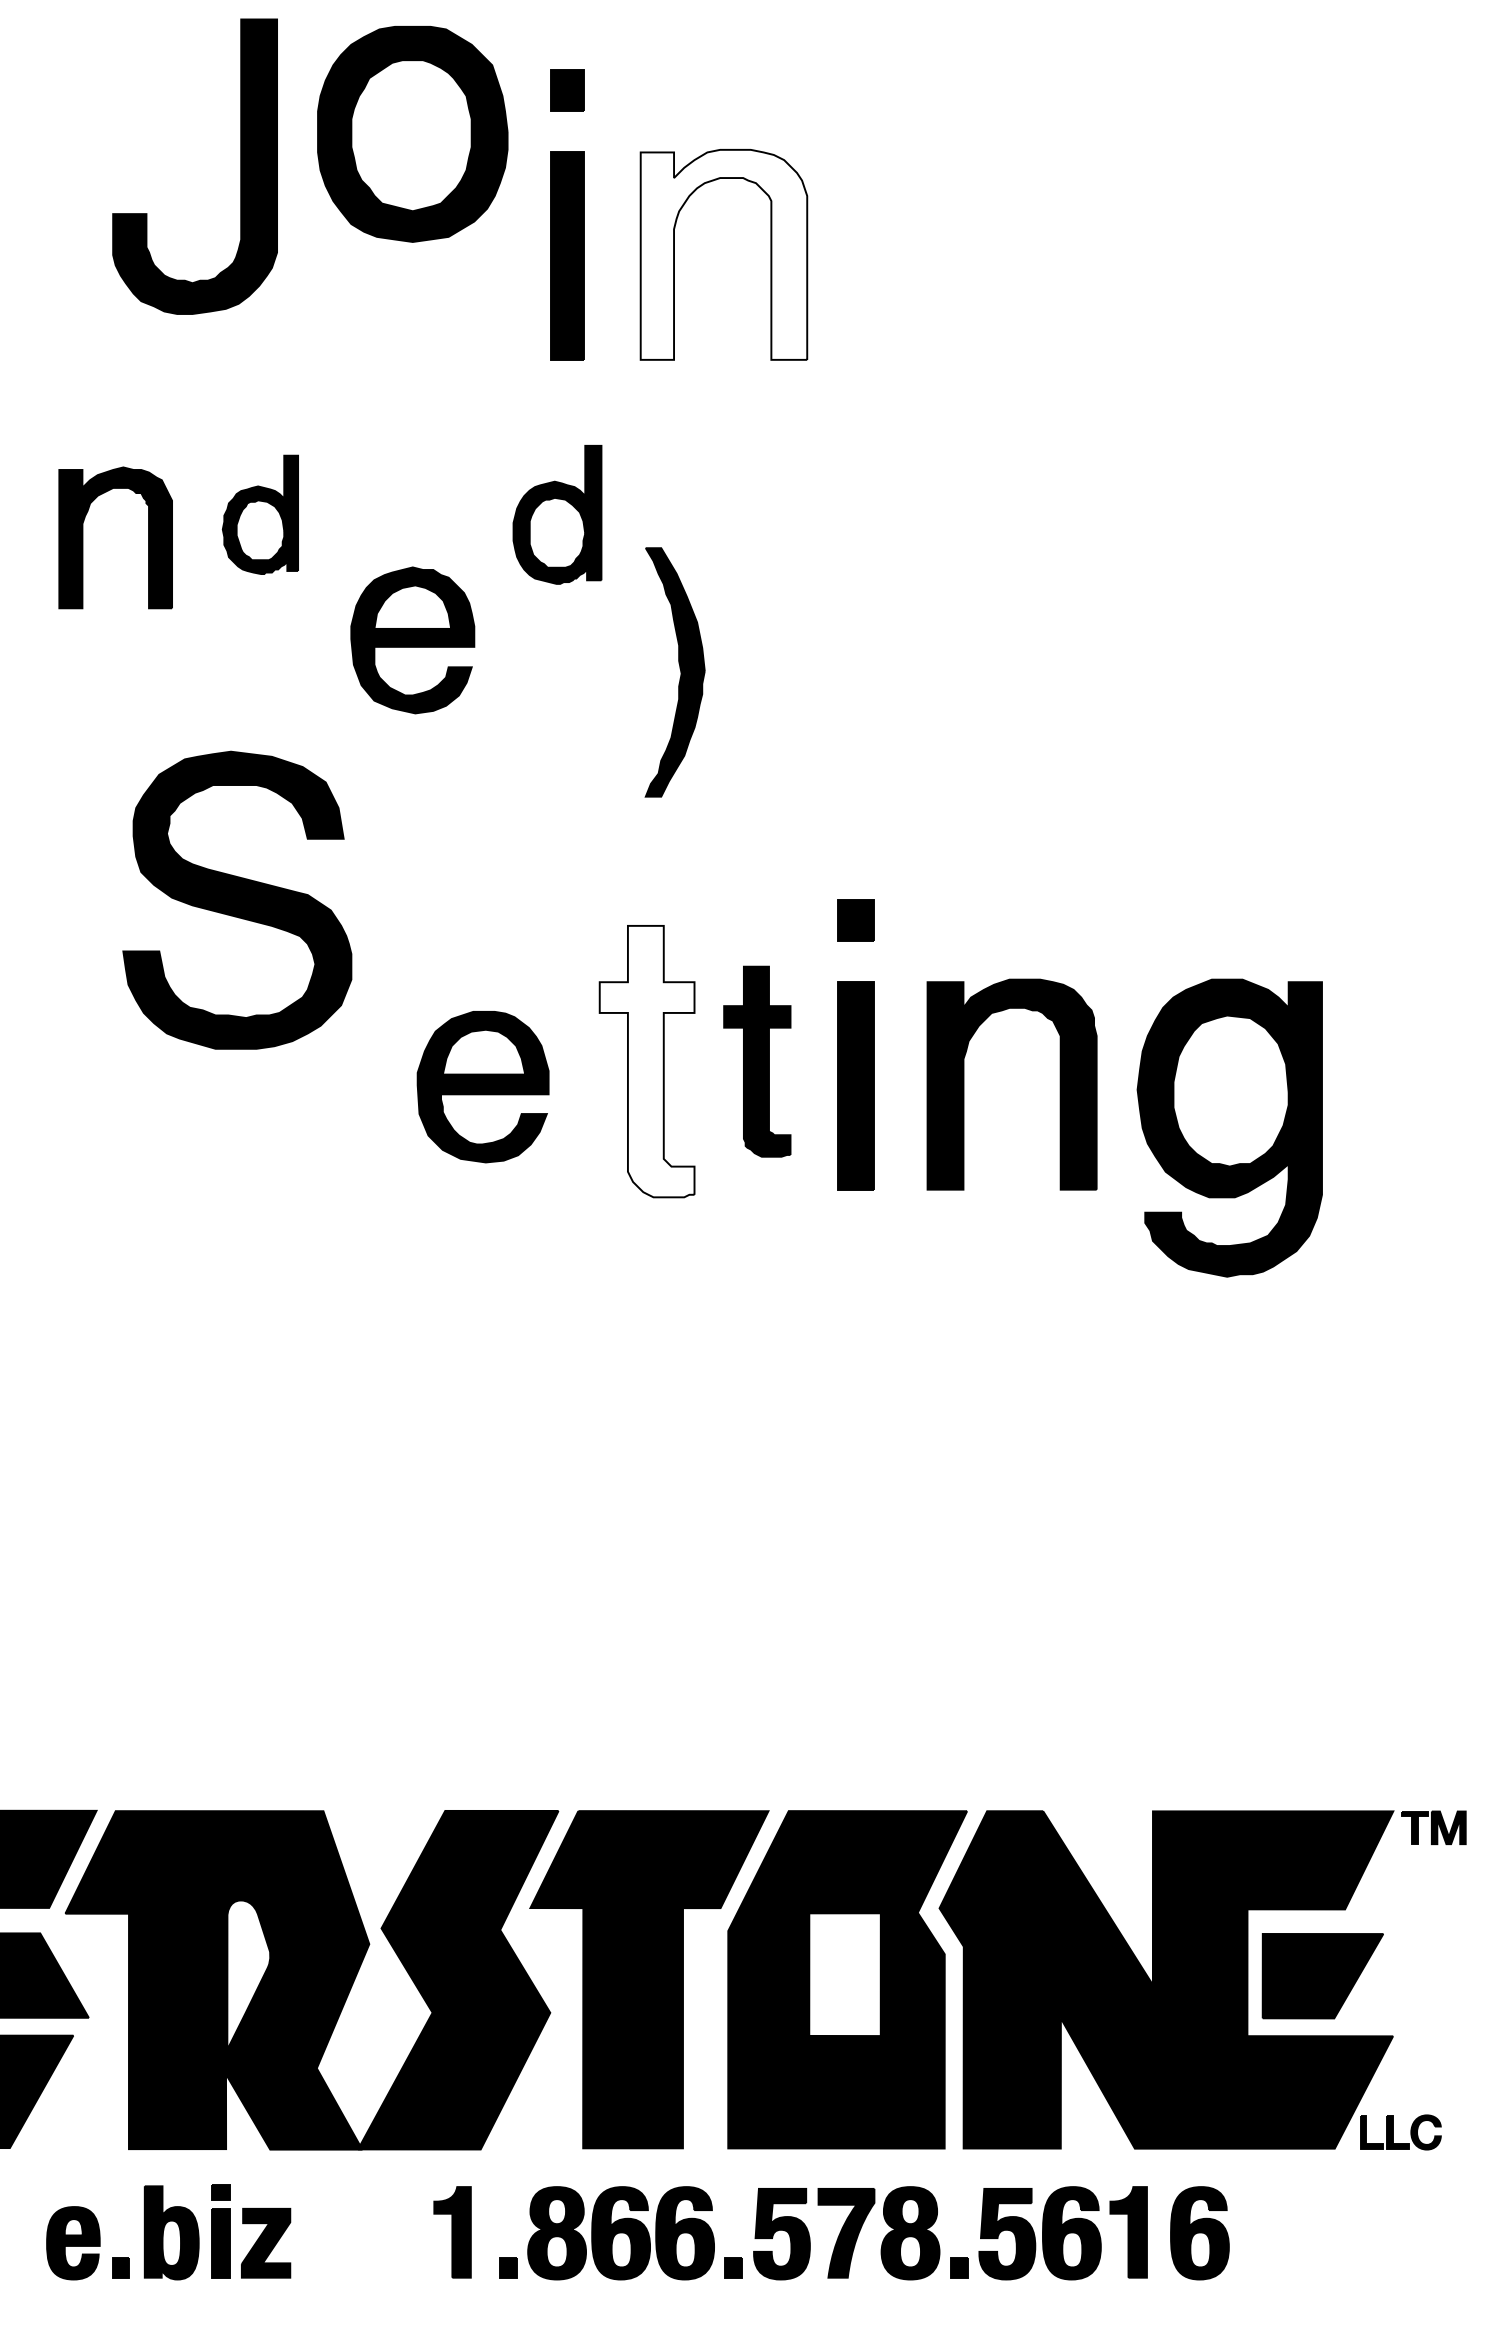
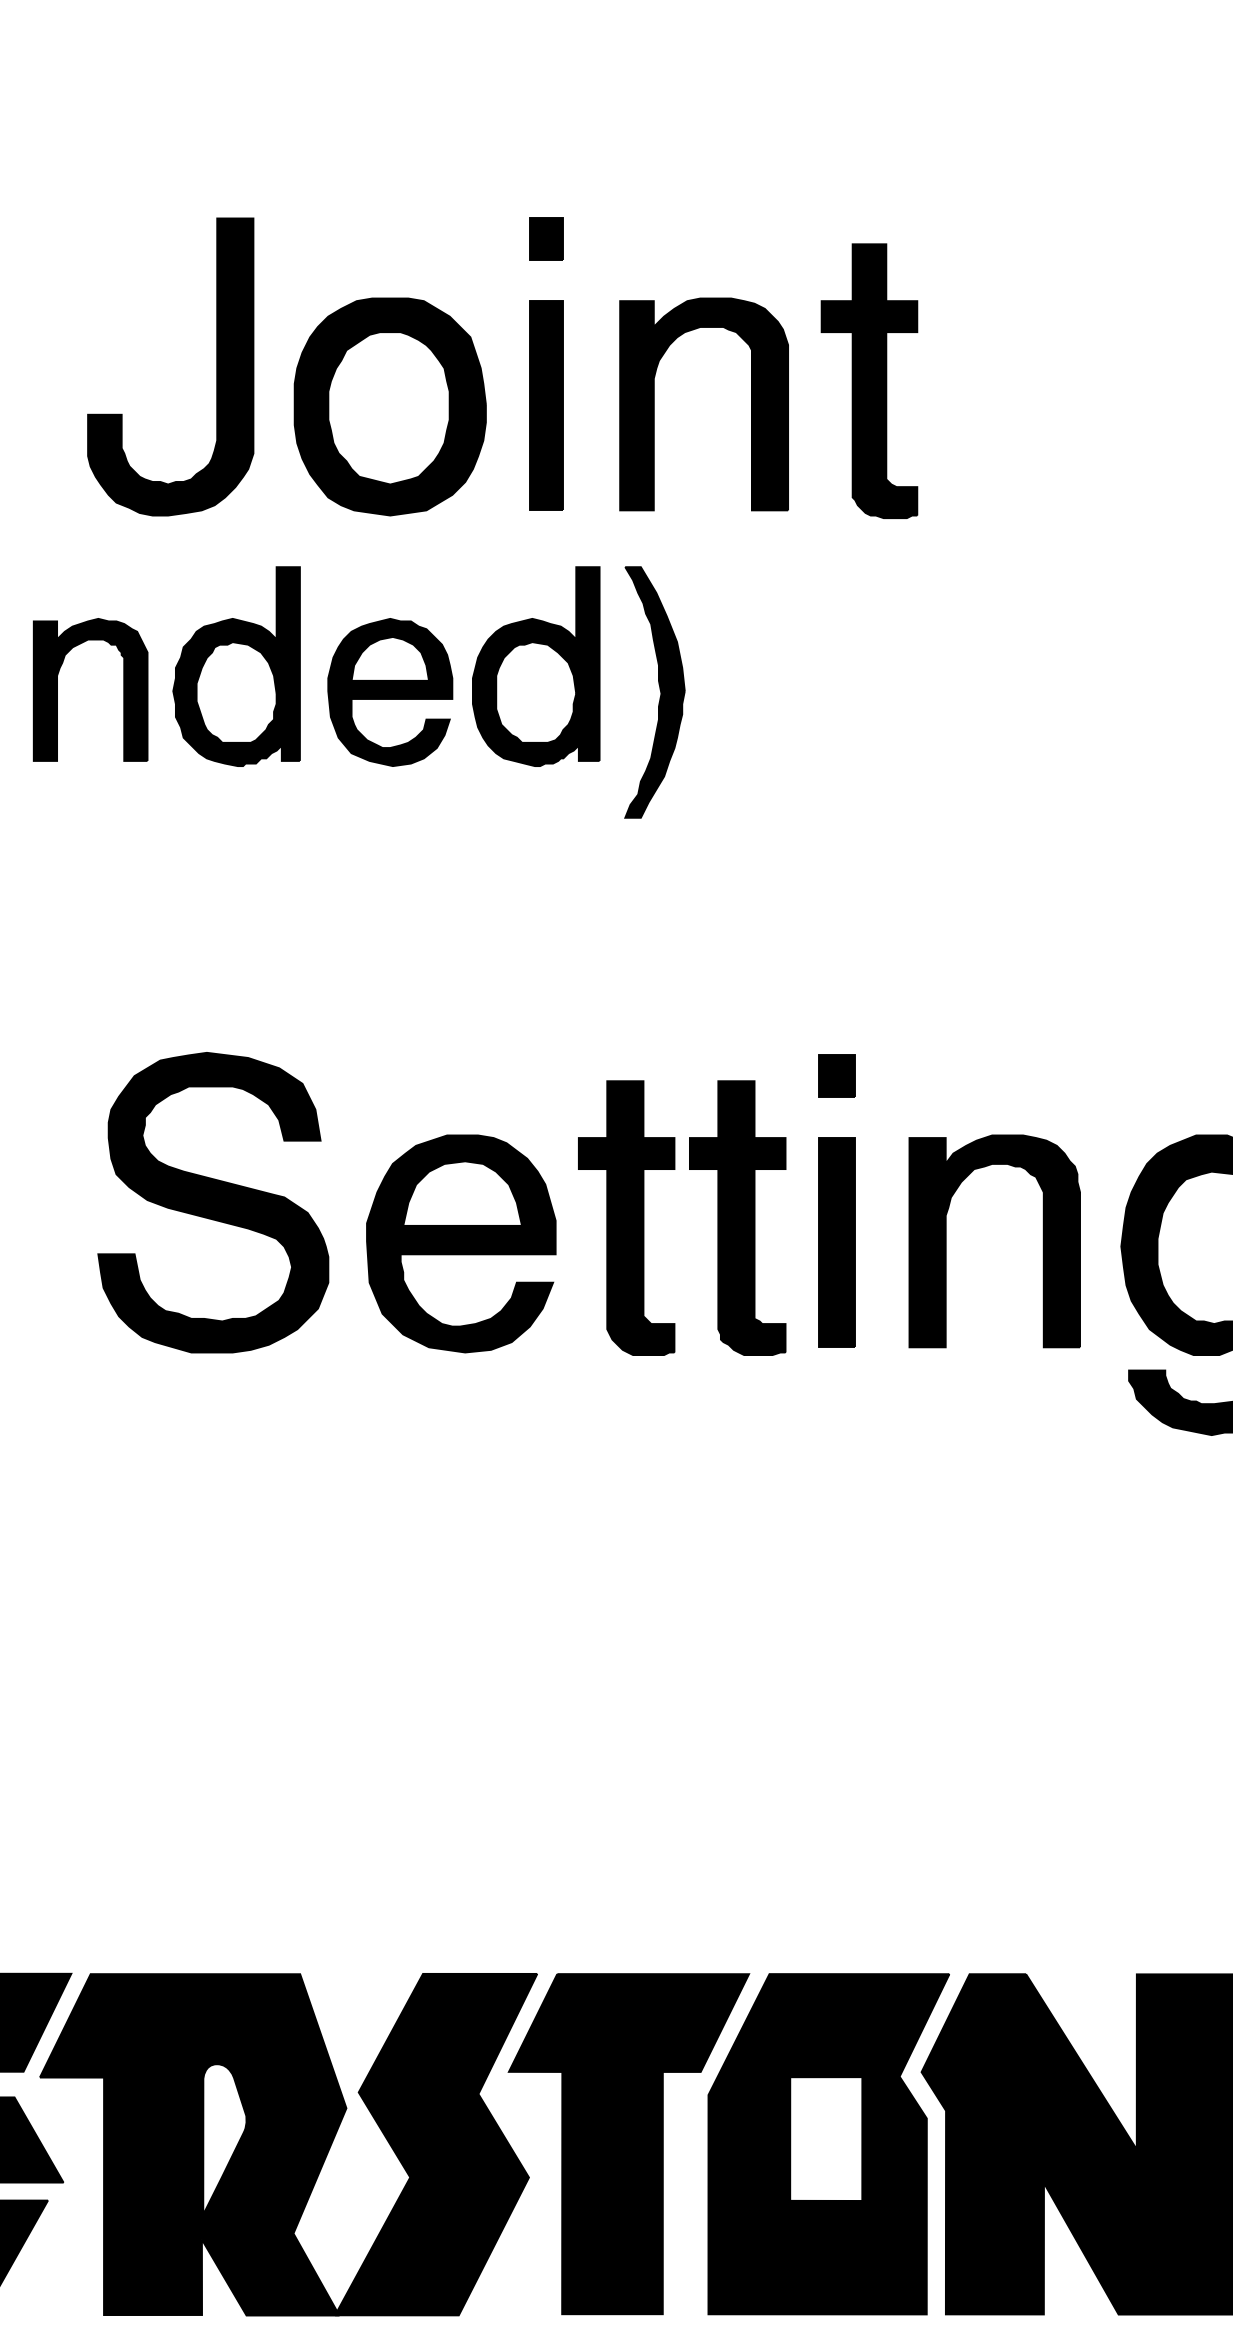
part: (412, 134) -> (389, 407), moved
part: (240, 166) -> (216, 366), moved
part: (887, 231) -> (869, 380), added
fill: (723, 254) -> (703, 404), added
part: (260, 514) -> (236, 666), size x1.67
part: (557, 514) -> (536, 666), size x1.43
part: (412, 640) -> (389, 692), moved
part: (674, 672) -> (654, 692), moved
part: (237, 899) -> (213, 1201), moved
fill: (646, 1061) -> (626, 1218), added
part: (757, 1061) -> (737, 1218), size x1.43
part: (482, 1086) -> (460, 1243), size x1.43

